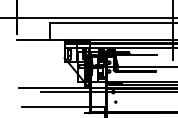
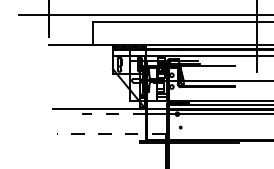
line: (65, 92) -> (113, 114), solid -> dashed
line: (62, 107) -> (110, 134), solid -> dashed

